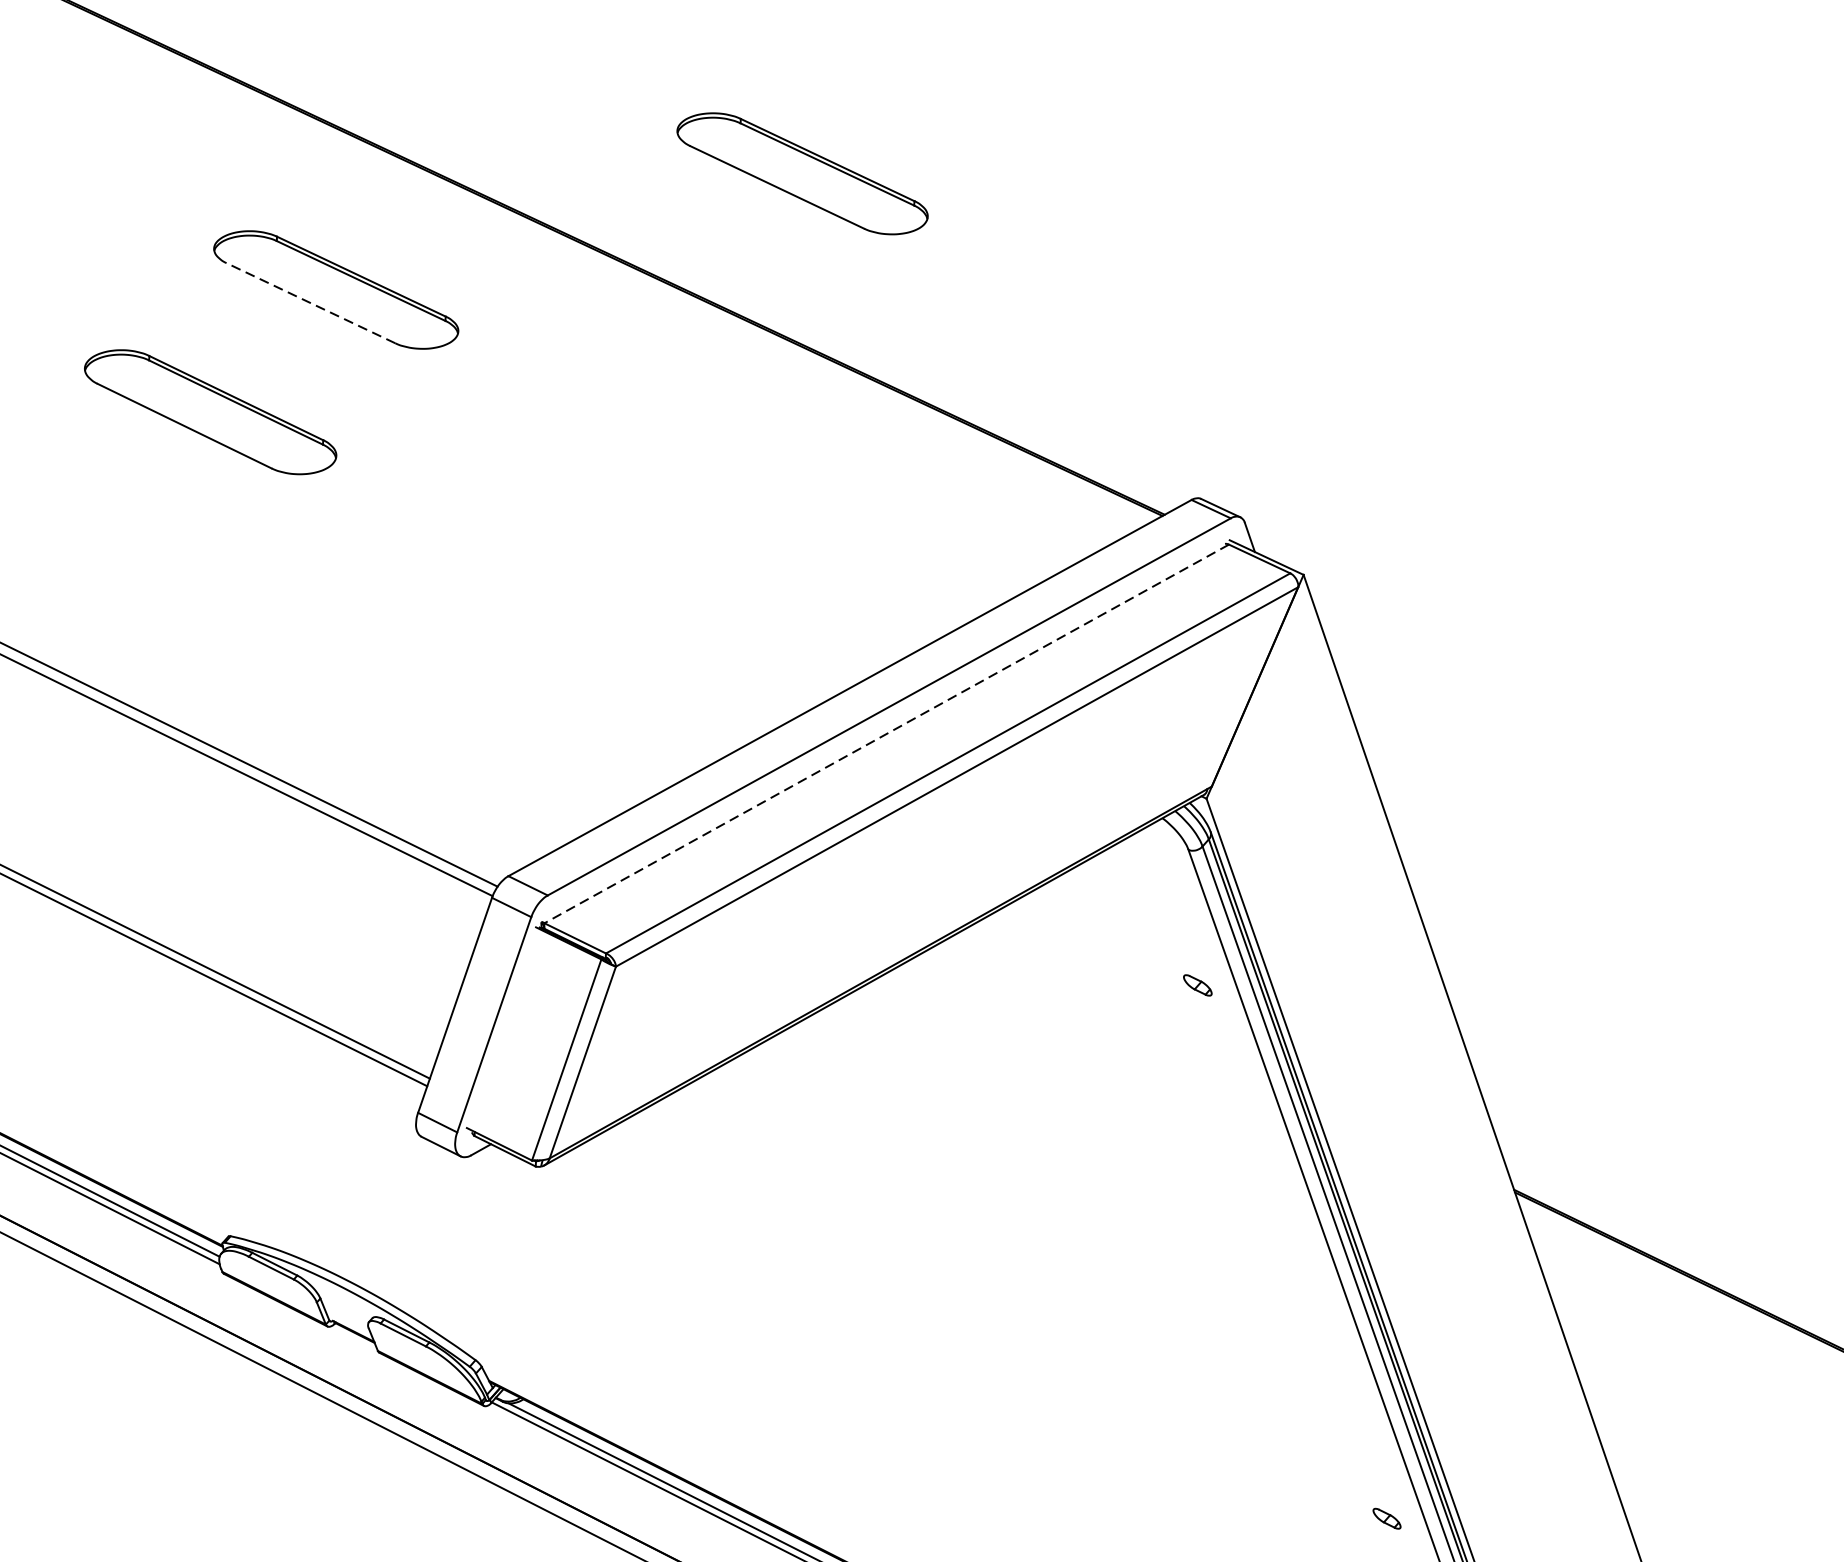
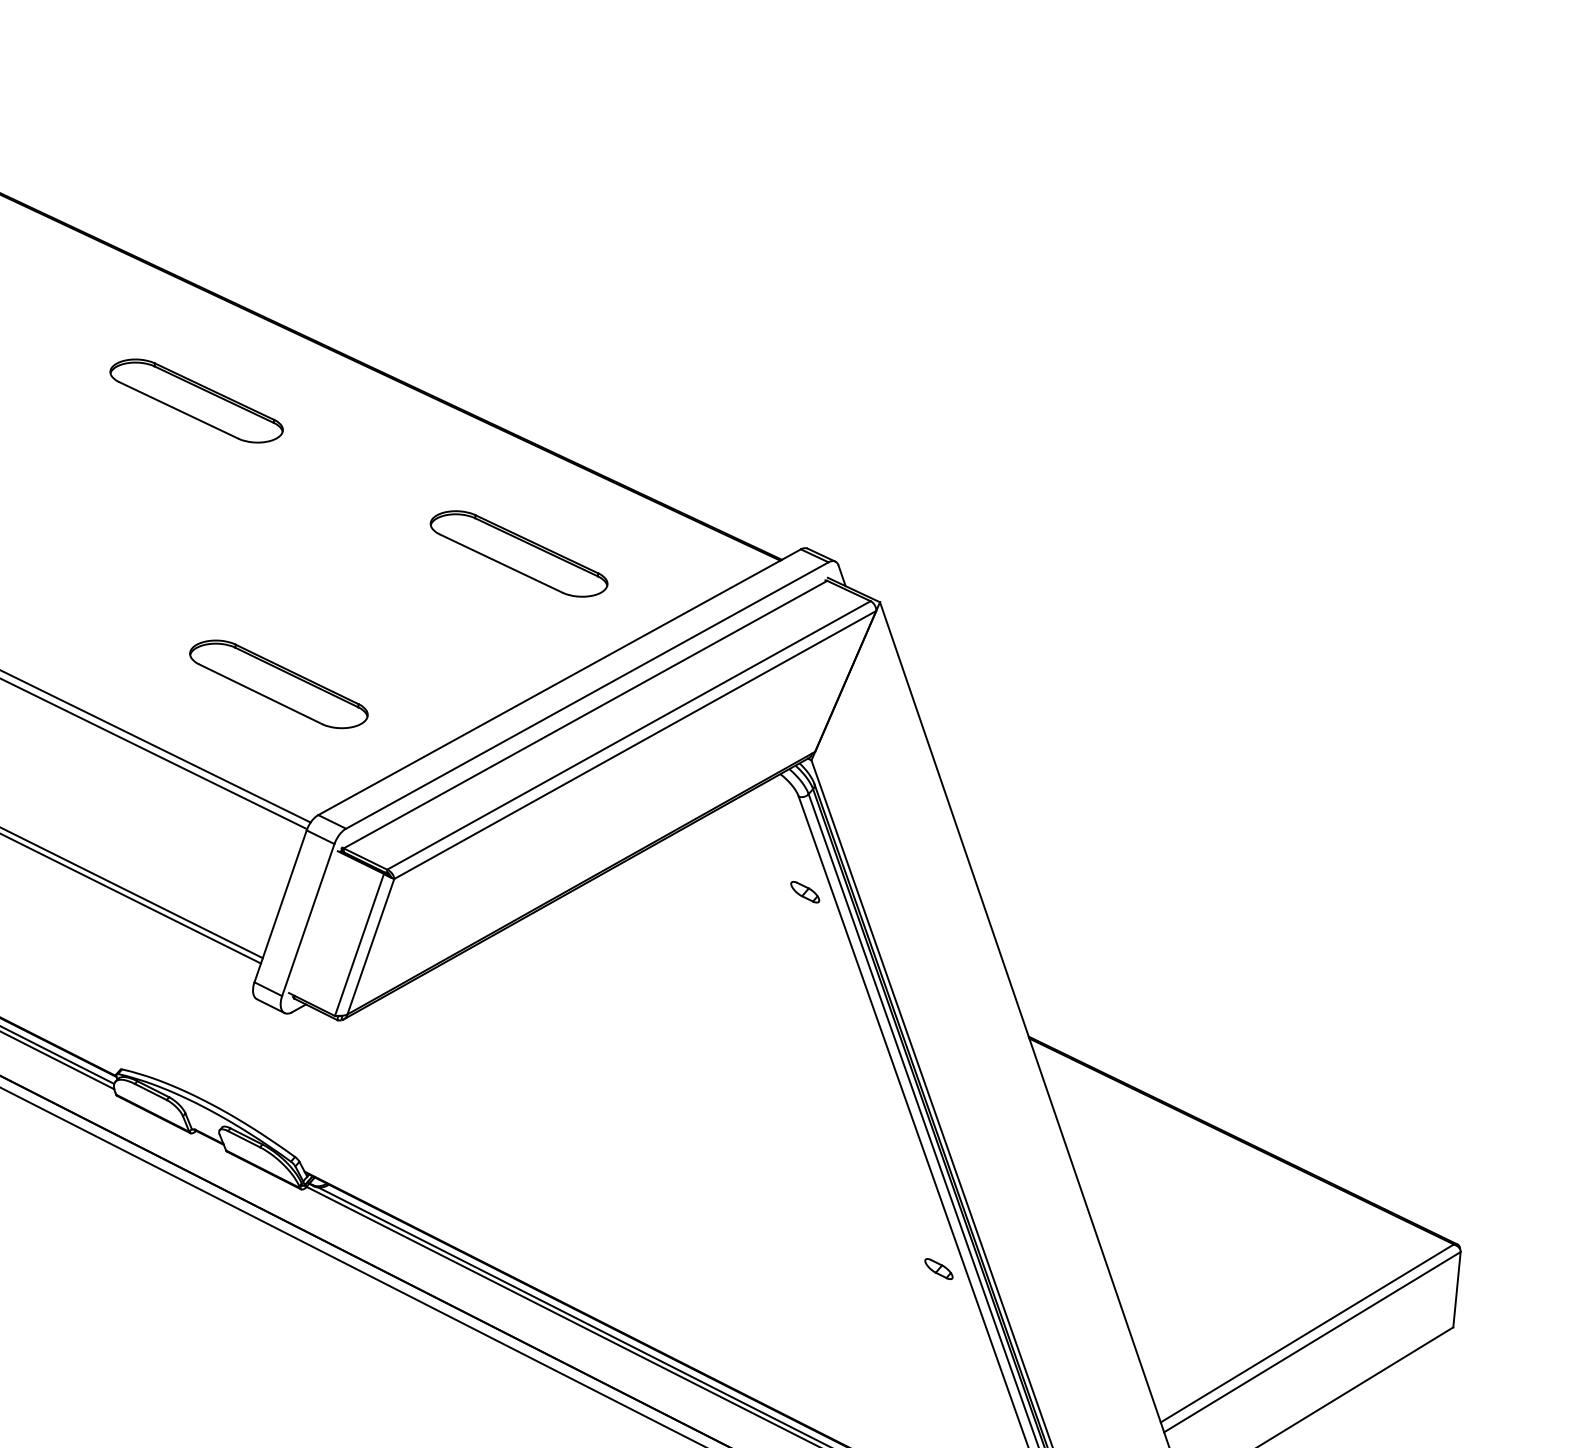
part: (801, 173) -> (518, 553), moved
line: (310, 303) -> (178, 410), dashed -> solid
part: (210, 412) -> (278, 684), moved
line: (886, 733) -> (585, 714), dashed -> solid
part: (1198, 985) -> (805, 892), size x1.43
part: (1386, 1517) -> (938, 1268), size x1.43

